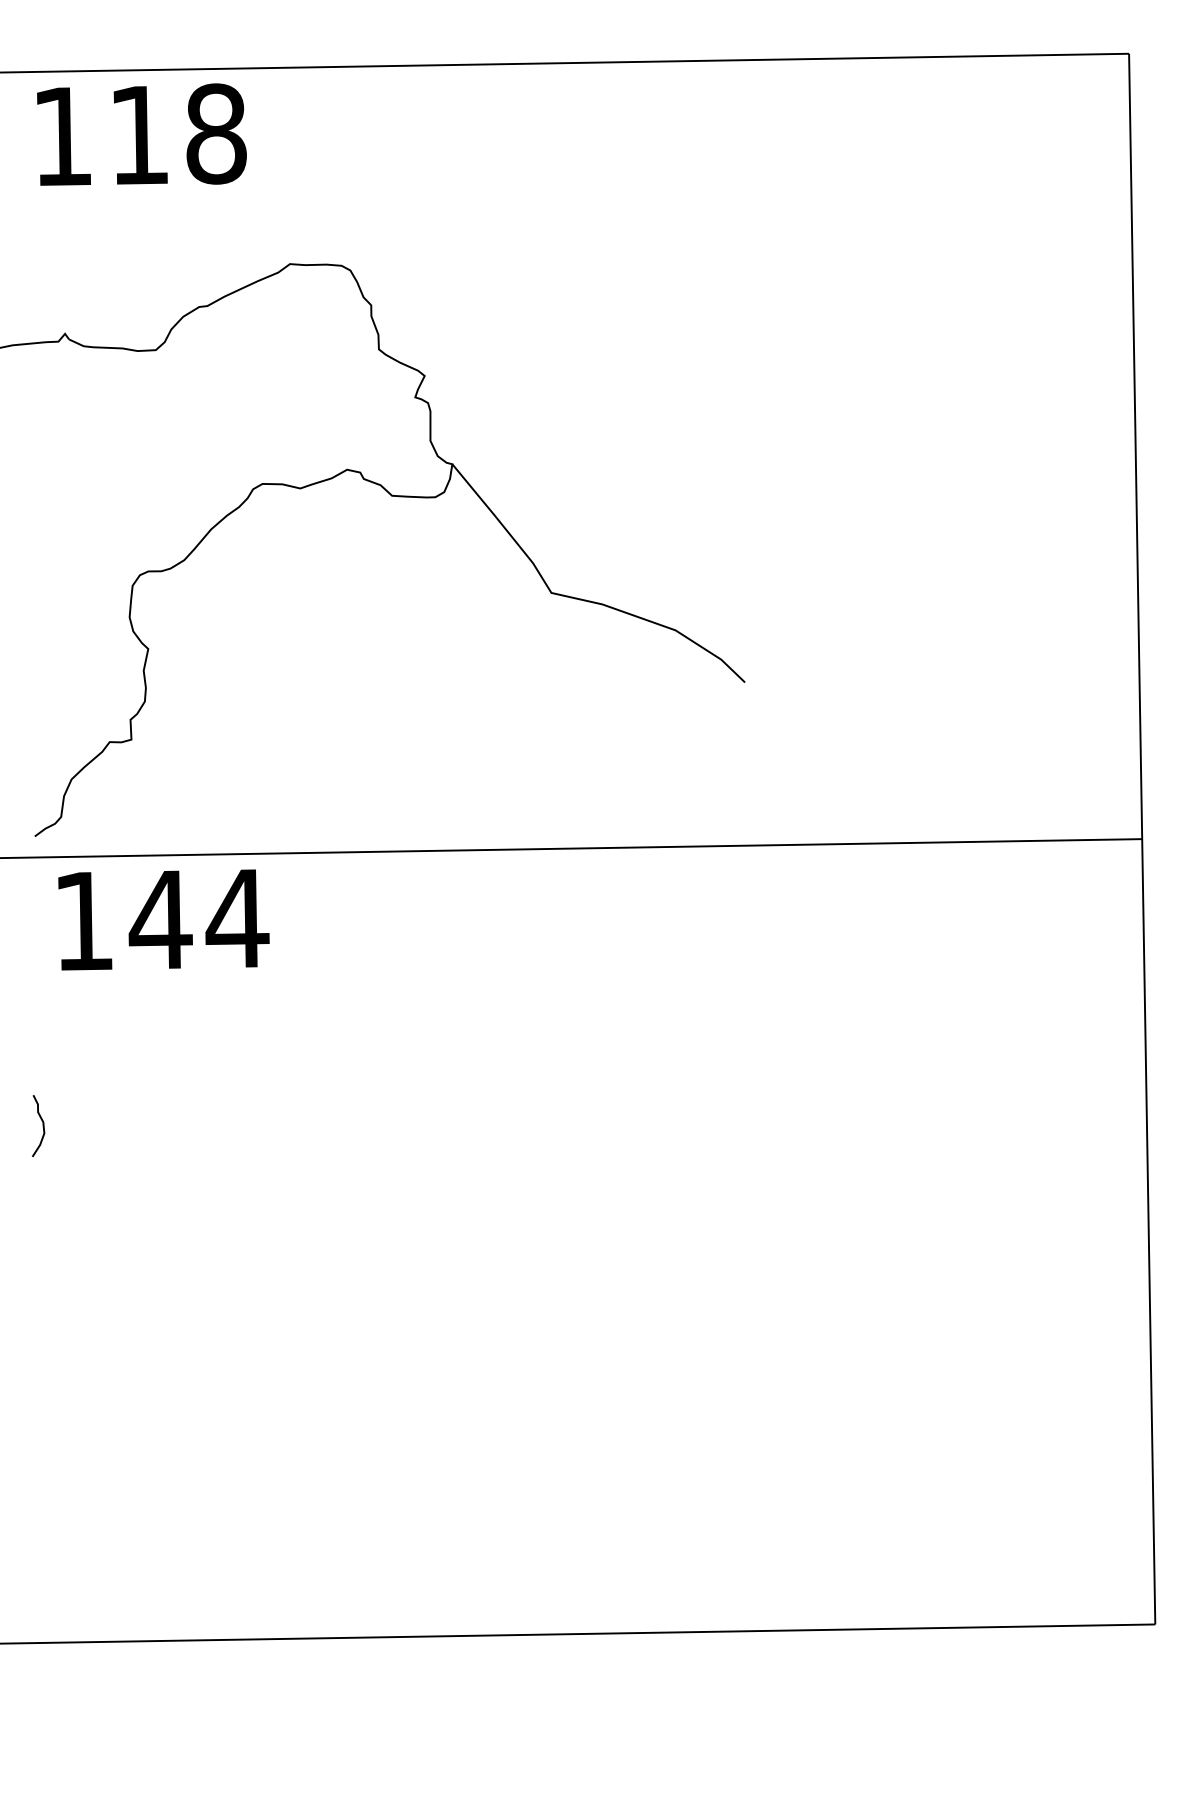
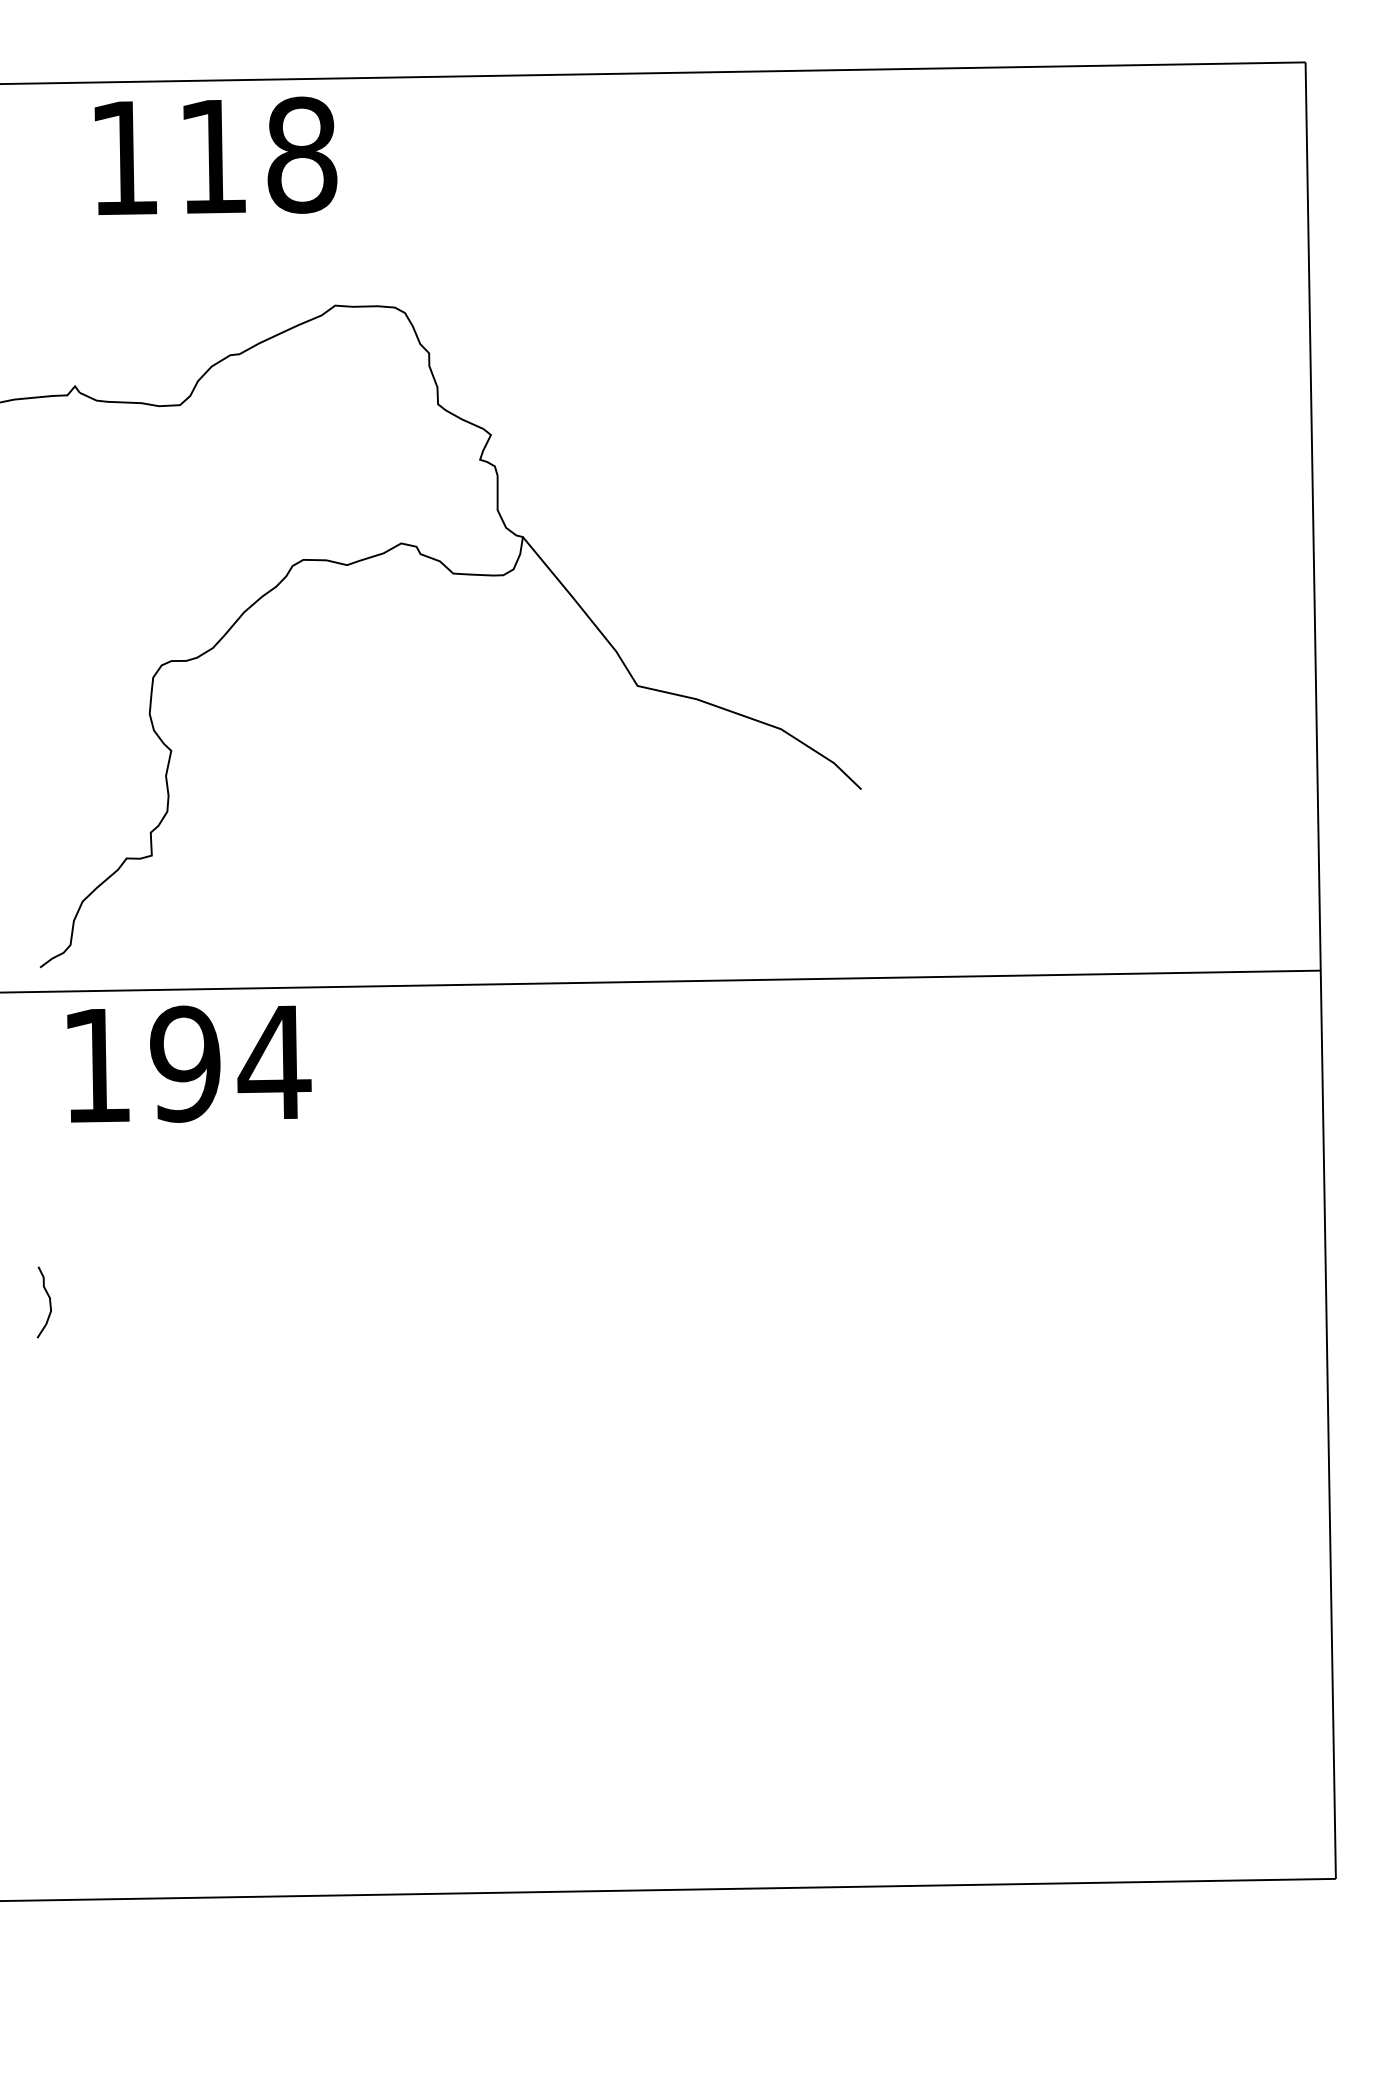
text: (141, 134) -> (215, 155), moved
text: (160, 919) -> (185, 1063), 144 -> 194

